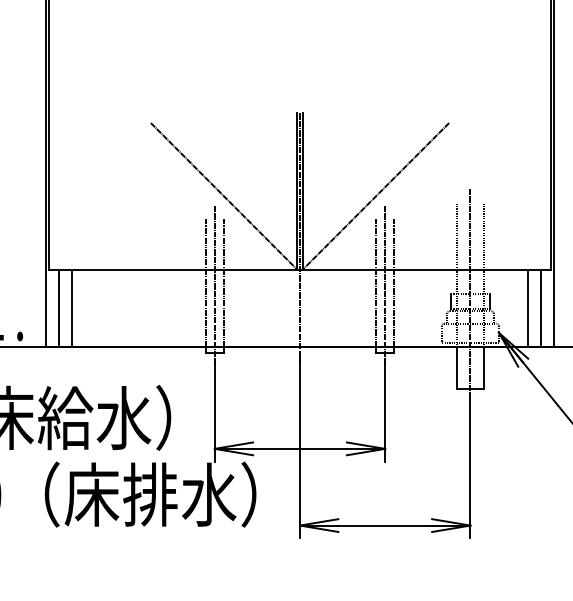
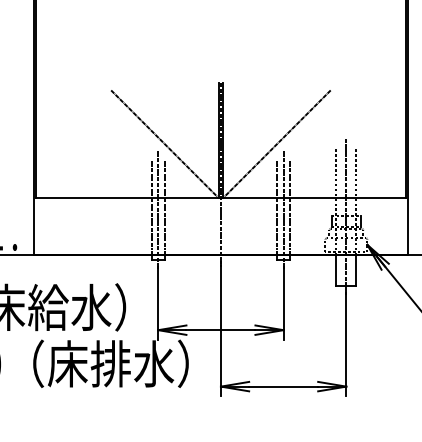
line: (58, 307) -> (43, 226), removed
line: (71, 307) -> (52, 226), removed
line: (529, 307) -> (389, 226), removed
line: (541, 307) -> (398, 226), removed

